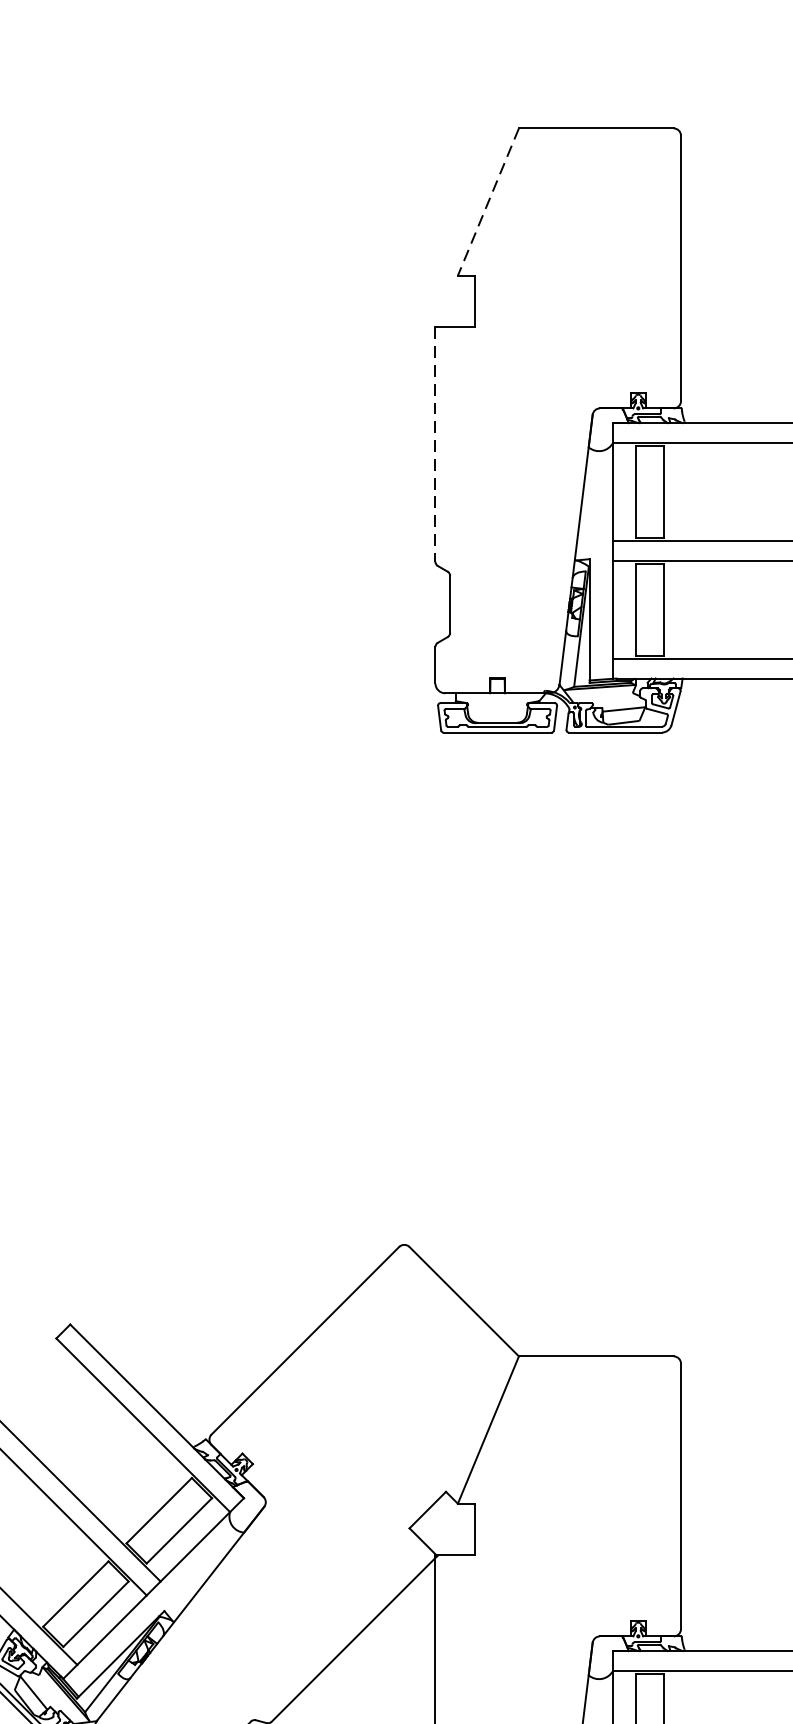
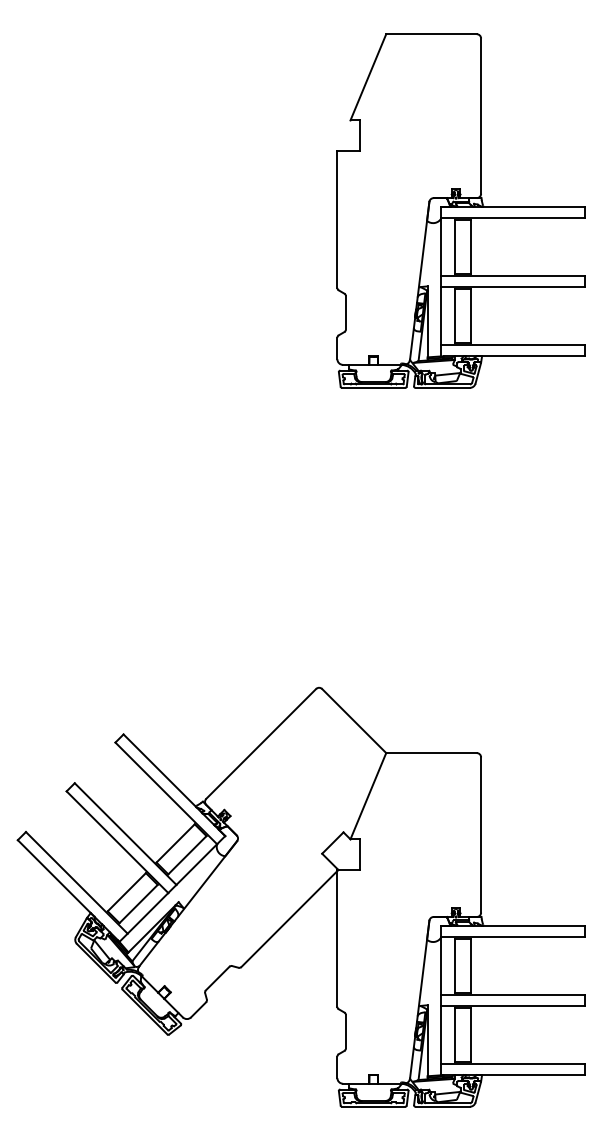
line: (488, 202) -> (368, 77), dashed -> solid
line: (435, 444) -> (337, 219), dashed -> solid

